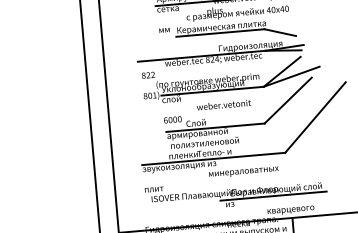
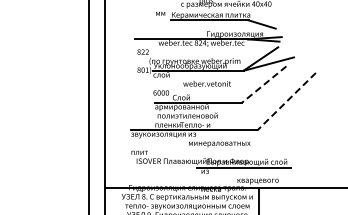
line: (287, 100) -> (263, 84), solid -> dashed
line: (315, 117) -> (286, 101), solid -> dashed

